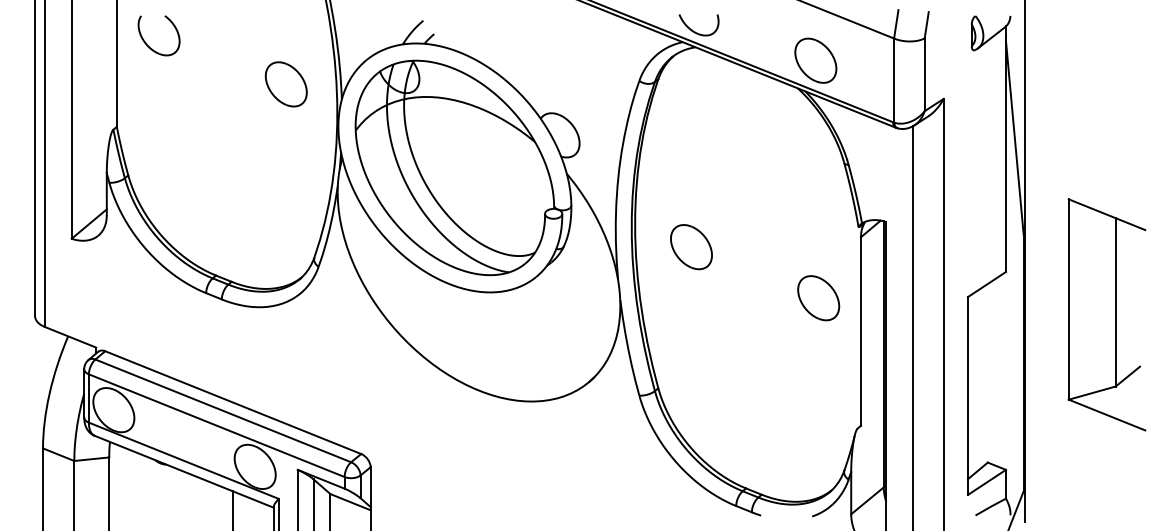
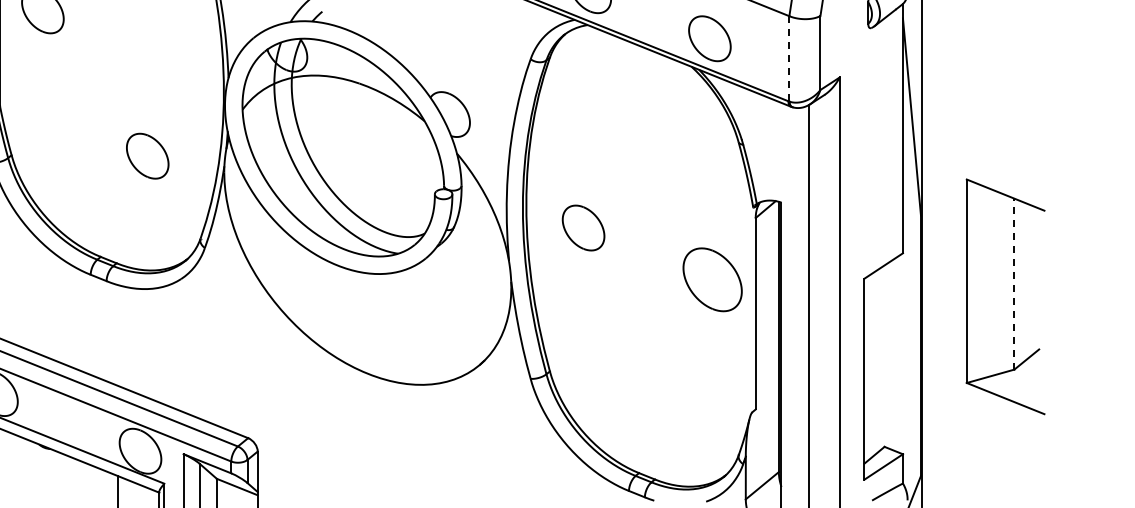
line: (894, 81) -> (789, 59), solid -> dashed
part: (285, 84) -> (146, 156), moved
part: (818, 298) -> (712, 280), size x1.4
line: (1115, 301) -> (1014, 283), solid -> dashed

